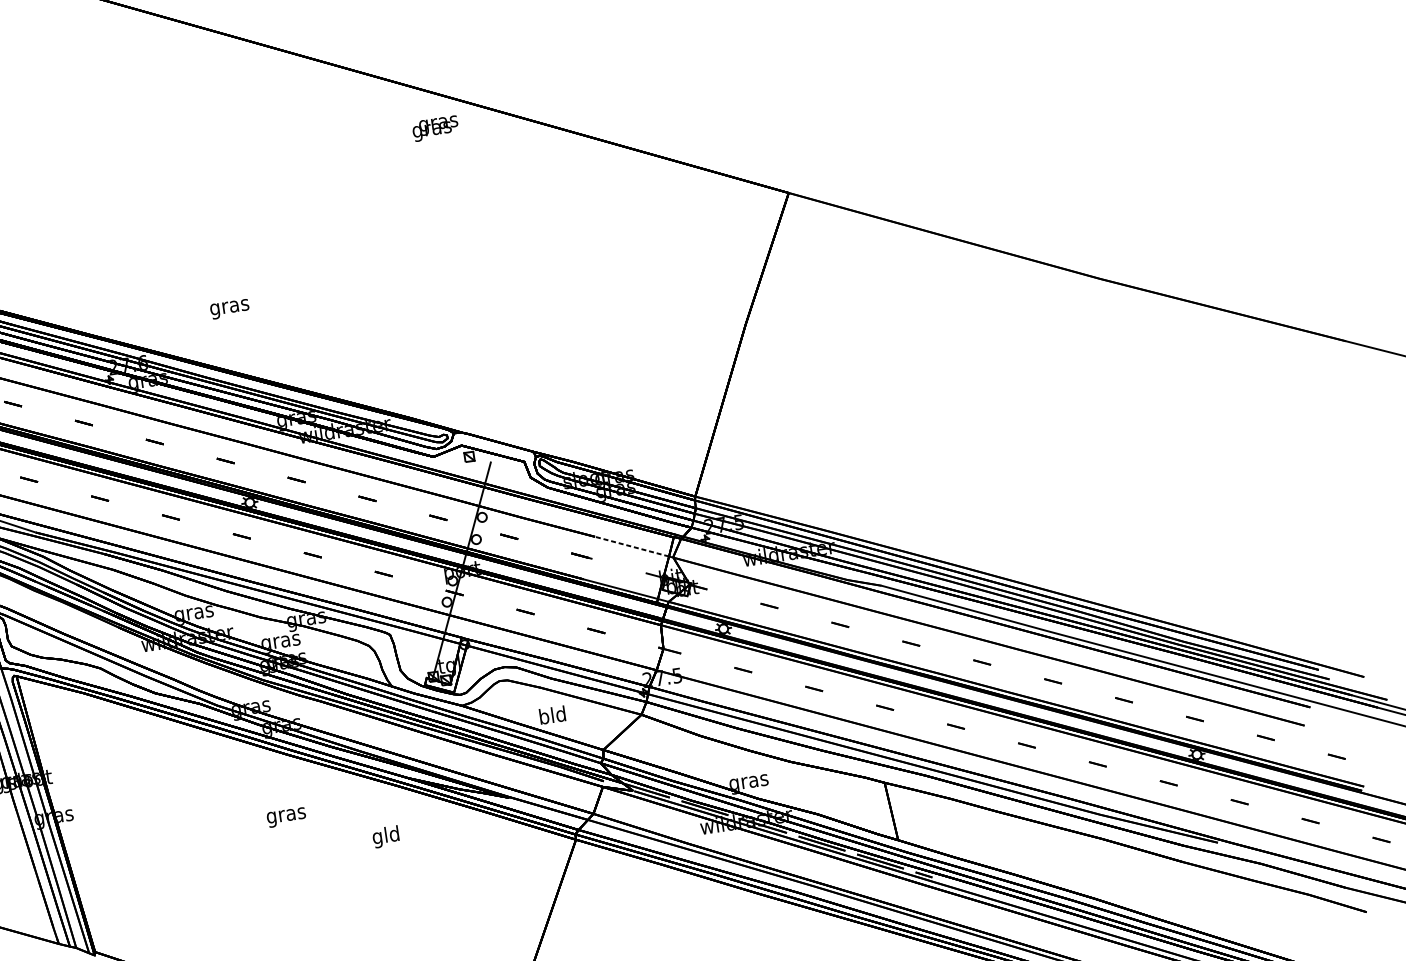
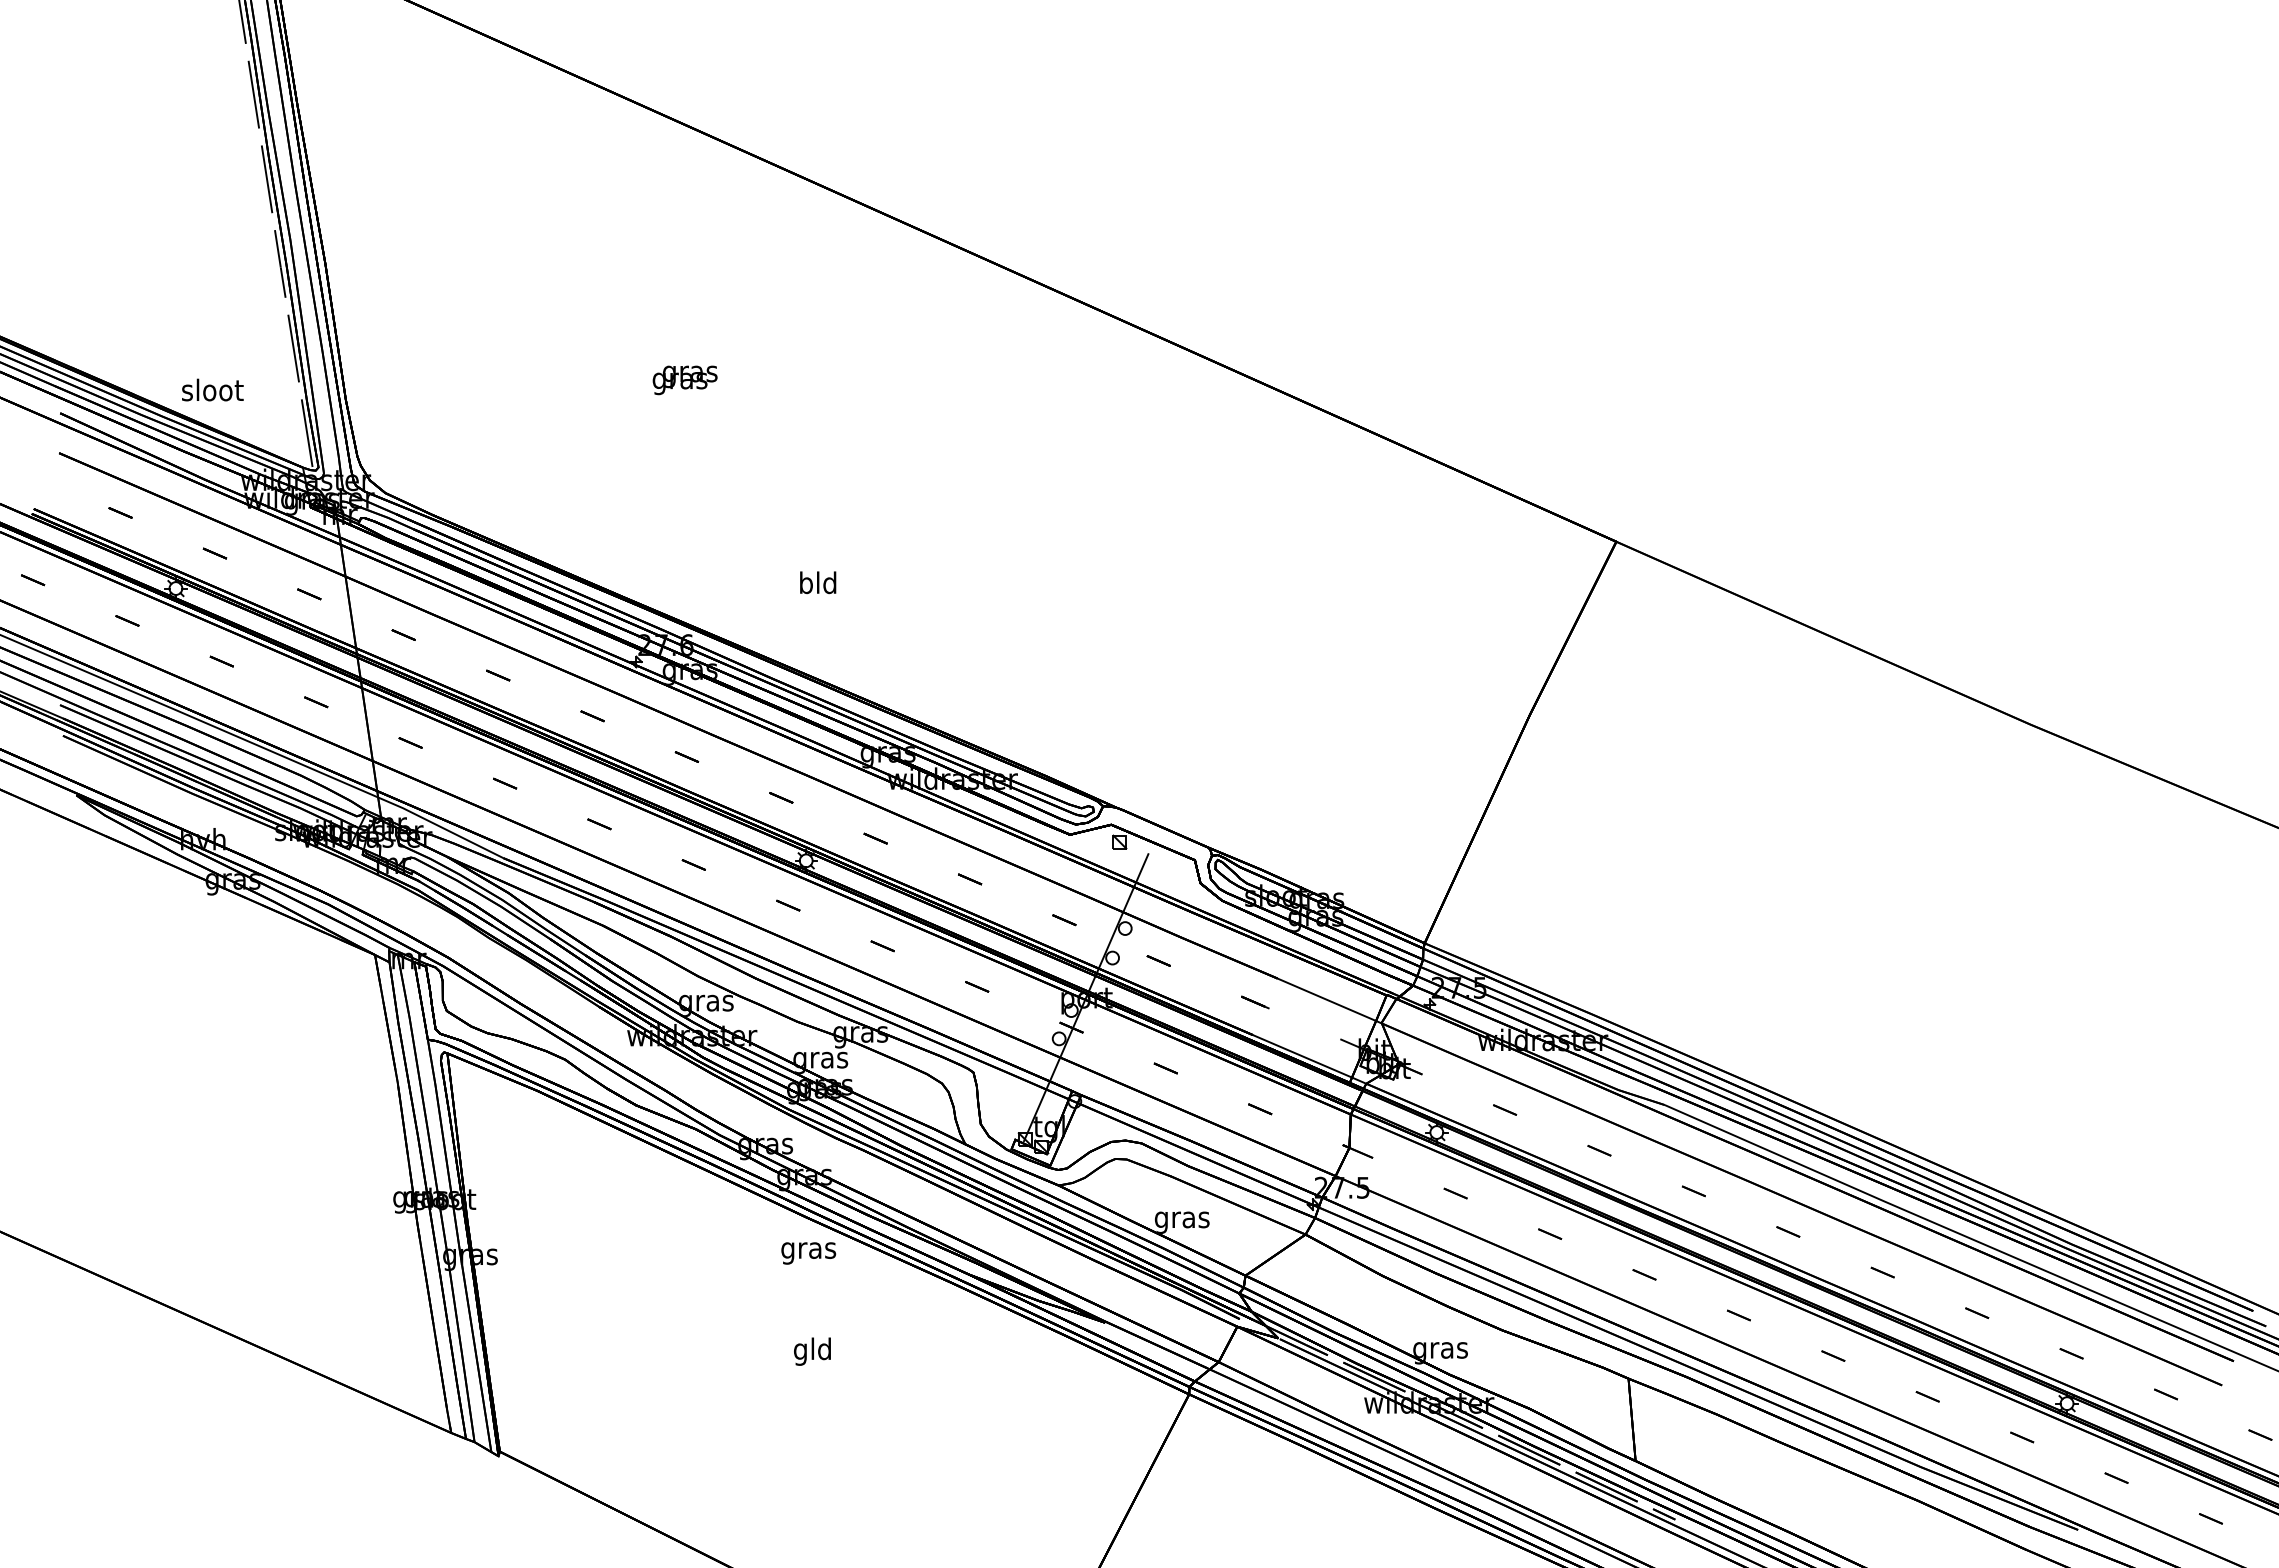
text: (435, 128) -> (684, 380), moved
text: (229, 307) -> (817, 585), gras -> bld
line: (631, 546) -> (1326, 999), dashed -> solid
text: (552, 717) -> (1181, 1219), bld -> gras
text: (286, 817) -> (808, 1253), moved
text: (386, 836) -> (812, 1351), moved

